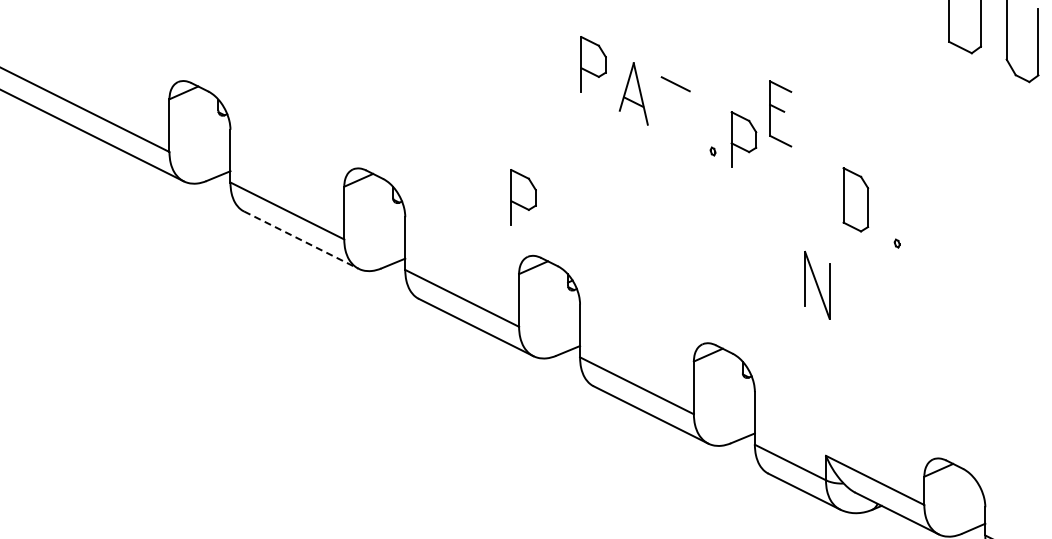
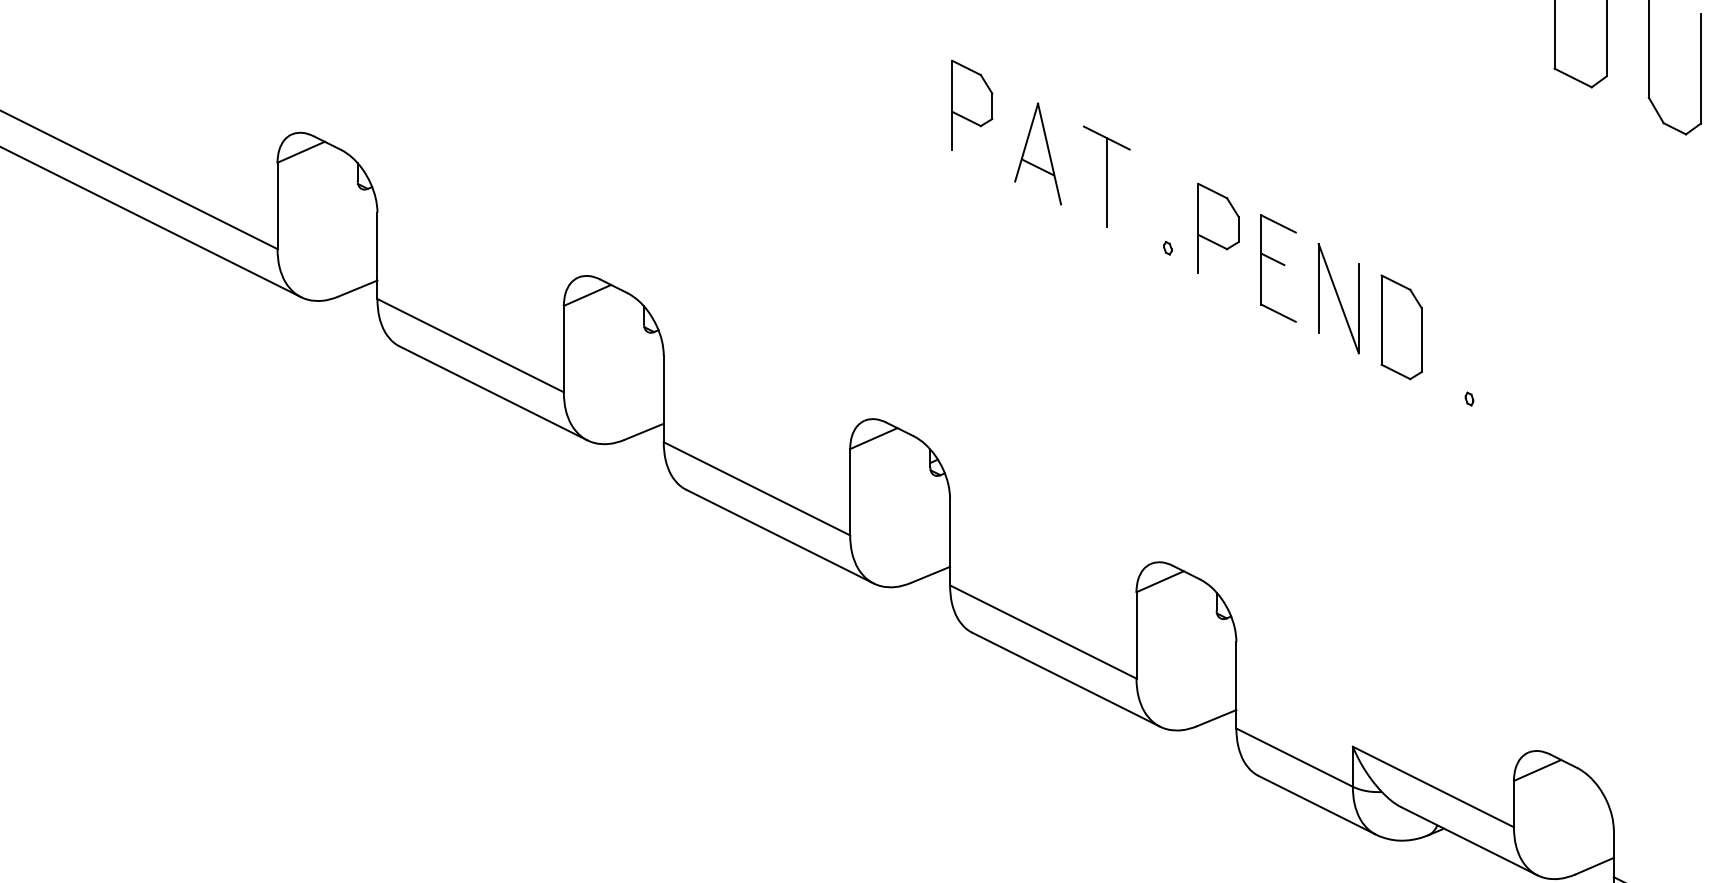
line: (675, 111) -> (1106, 182), added
part: (780, 113) -> (1278, 267), moved
part: (523, 197) -> (857, 323), removed
line: (301, 240) -> (493, 394), dashed -> solid
part: (817, 284) -> (1338, 297), moved

